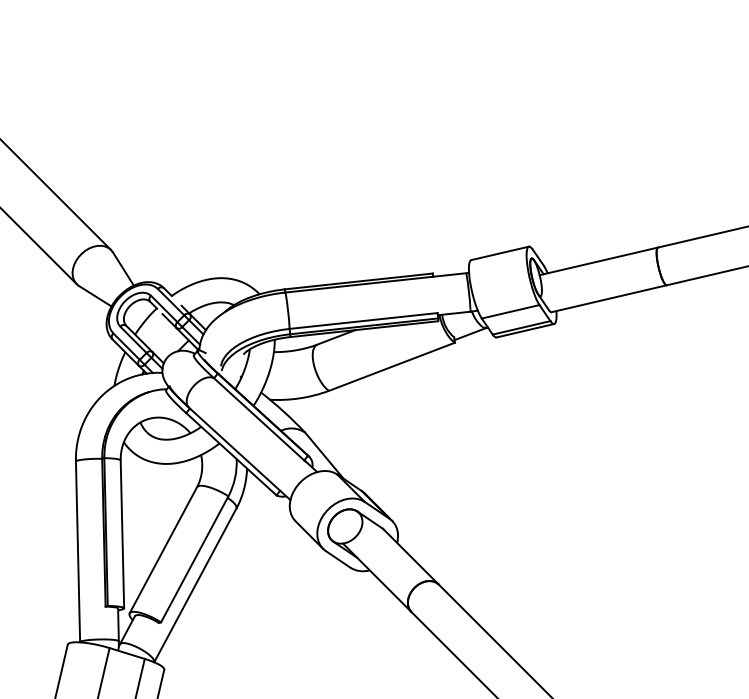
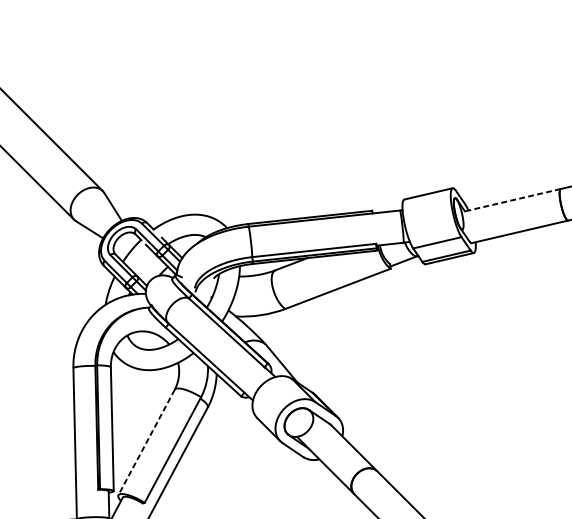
line: (598, 261) -> (510, 200), solid -> dashed
line: (163, 550) -> (146, 442), solid -> dashed

